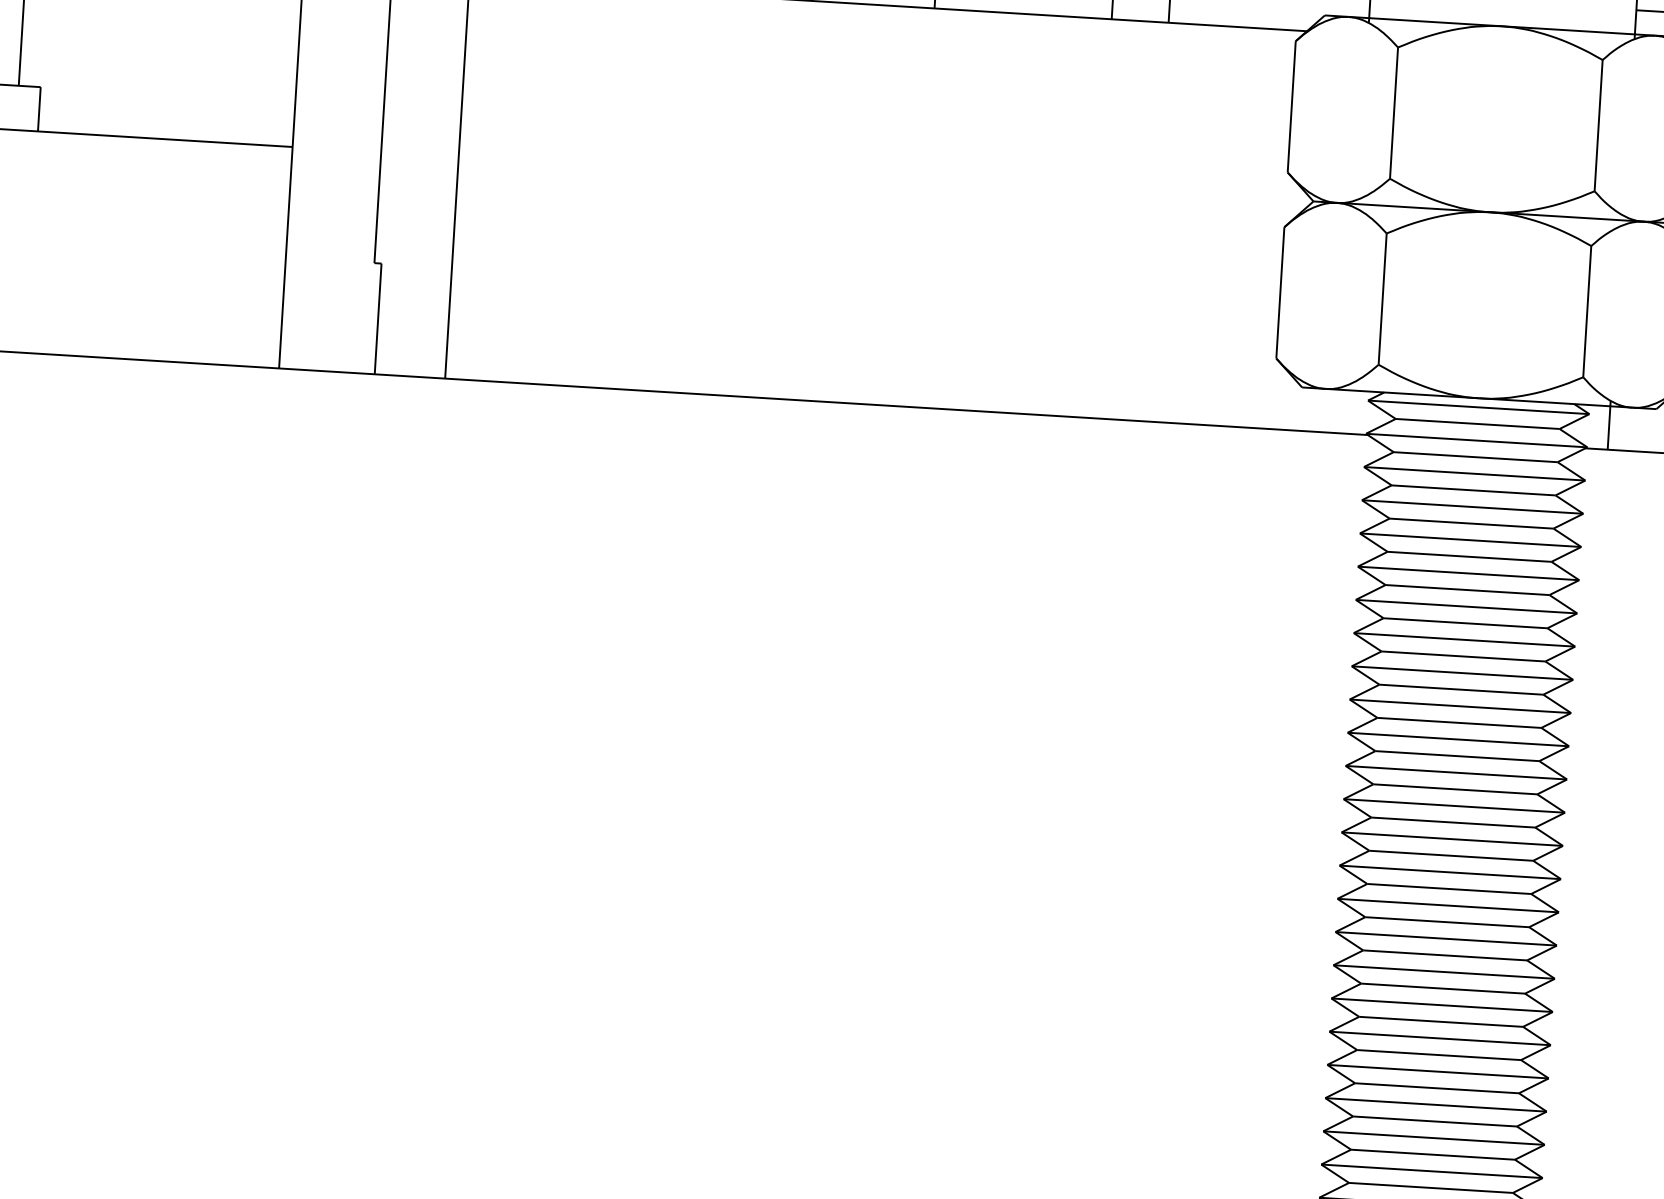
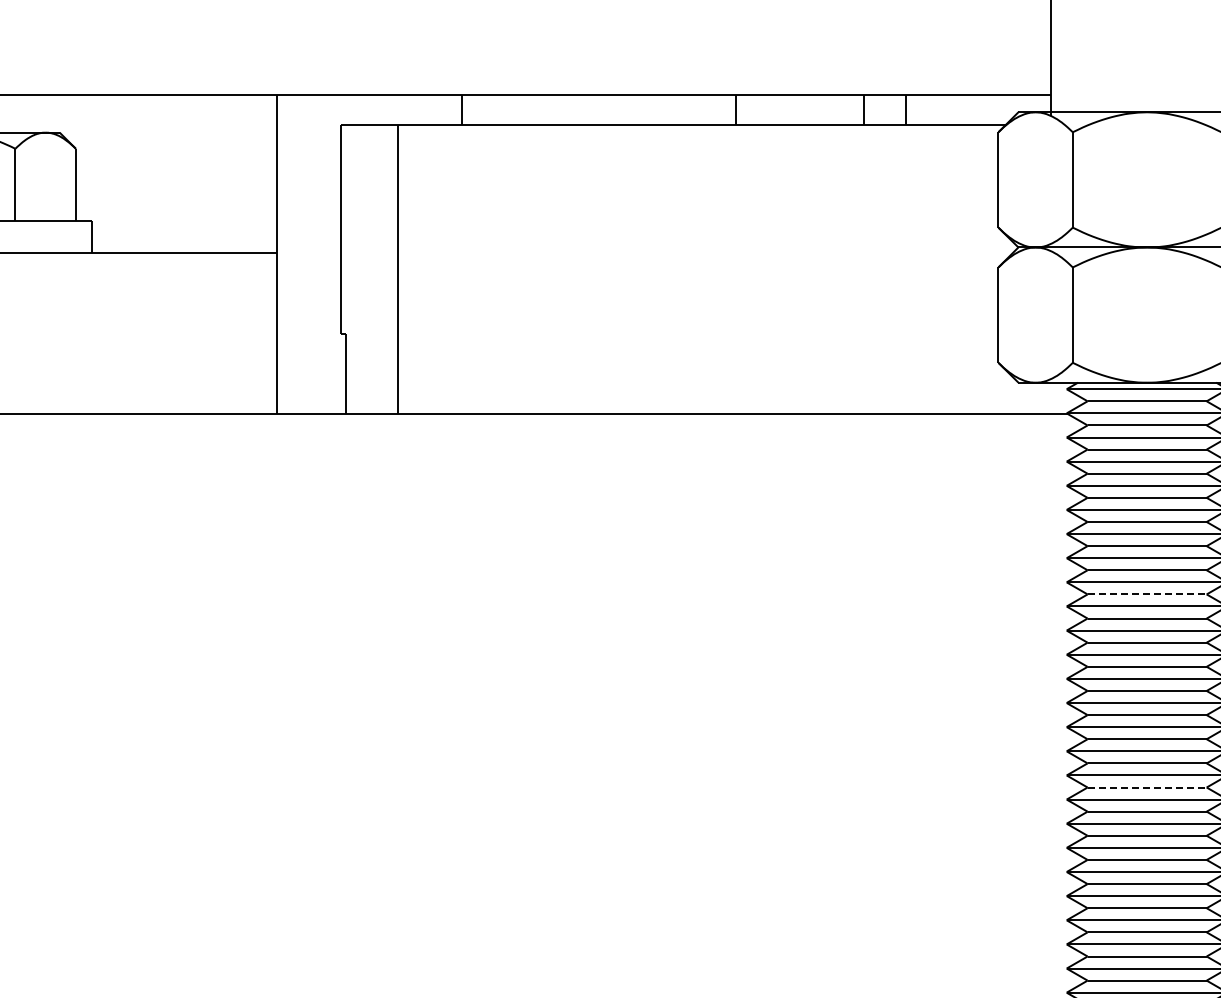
line: (1461, 689) -> (1147, 594), solid -> dashed
line: (1445, 955) -> (1147, 787), solid -> dashed

